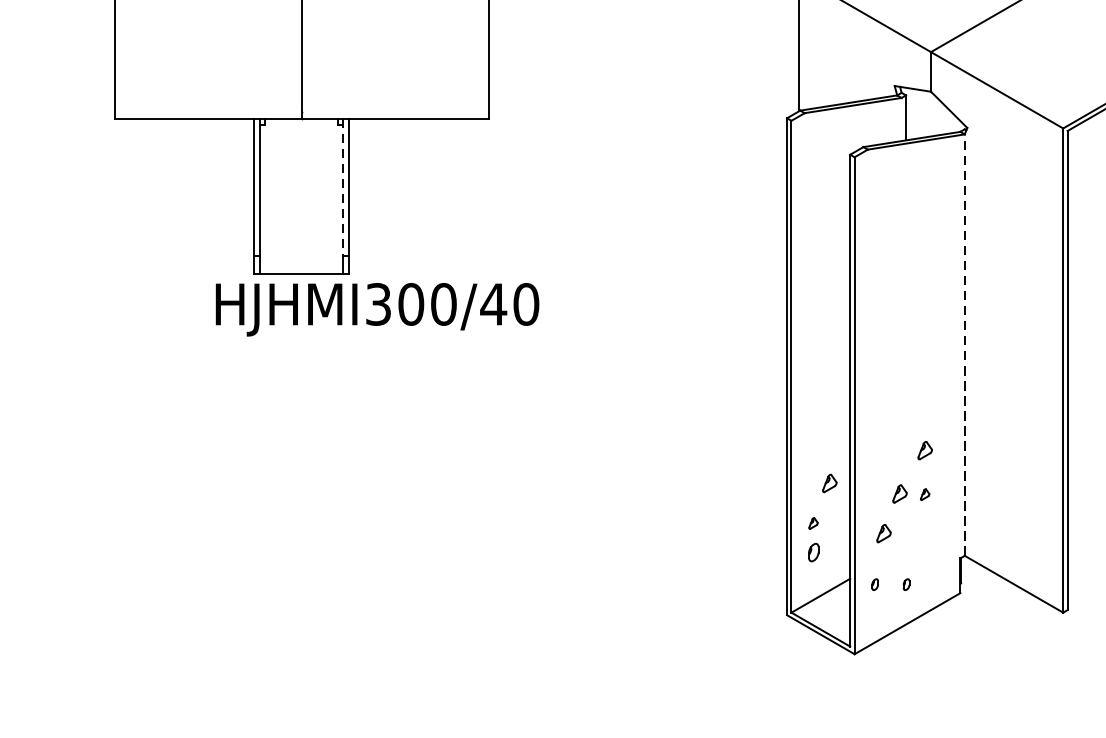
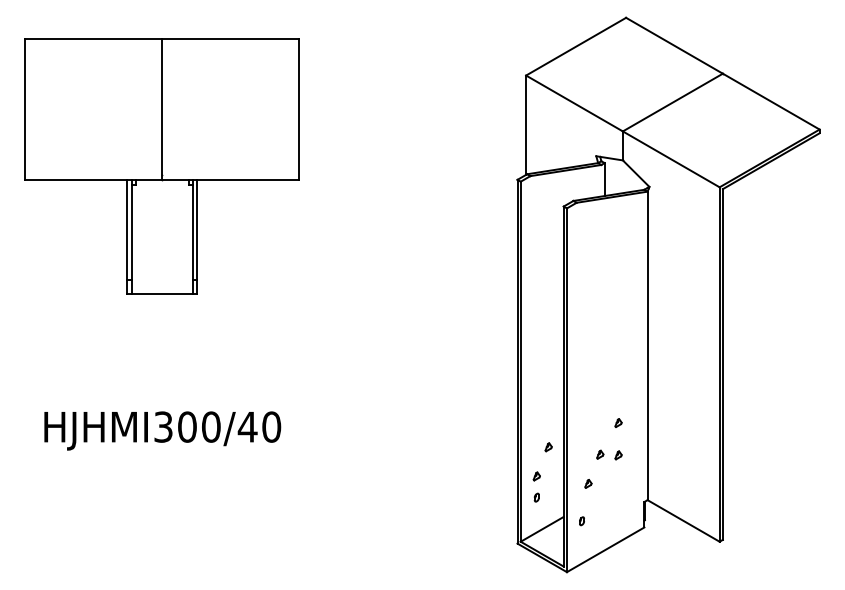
line: (343, 187) -> (192, 230), dashed -> solid
text: (377, 309) -> (162, 430), moved
line: (964, 344) -> (647, 345), dashed -> solid
part: (925, 449) -> (618, 422), size x0.62
part: (829, 483) -> (548, 447), size x0.62
part: (900, 493) -> (600, 454), size x0.62
part: (884, 533) -> (588, 483), size x0.62
part: (812, 552) -> (536, 497), size x0.62
part: (905, 585) -> (604, 521), removed

